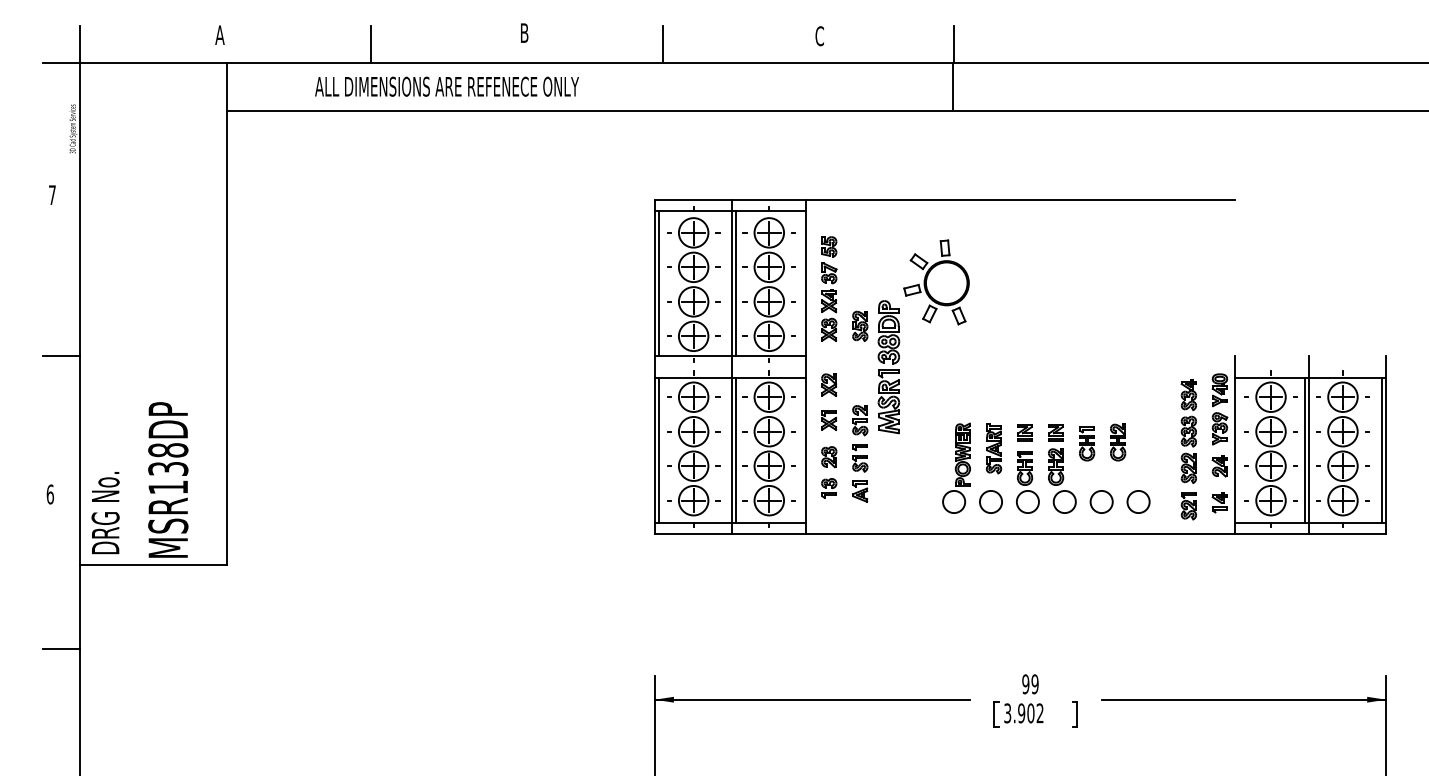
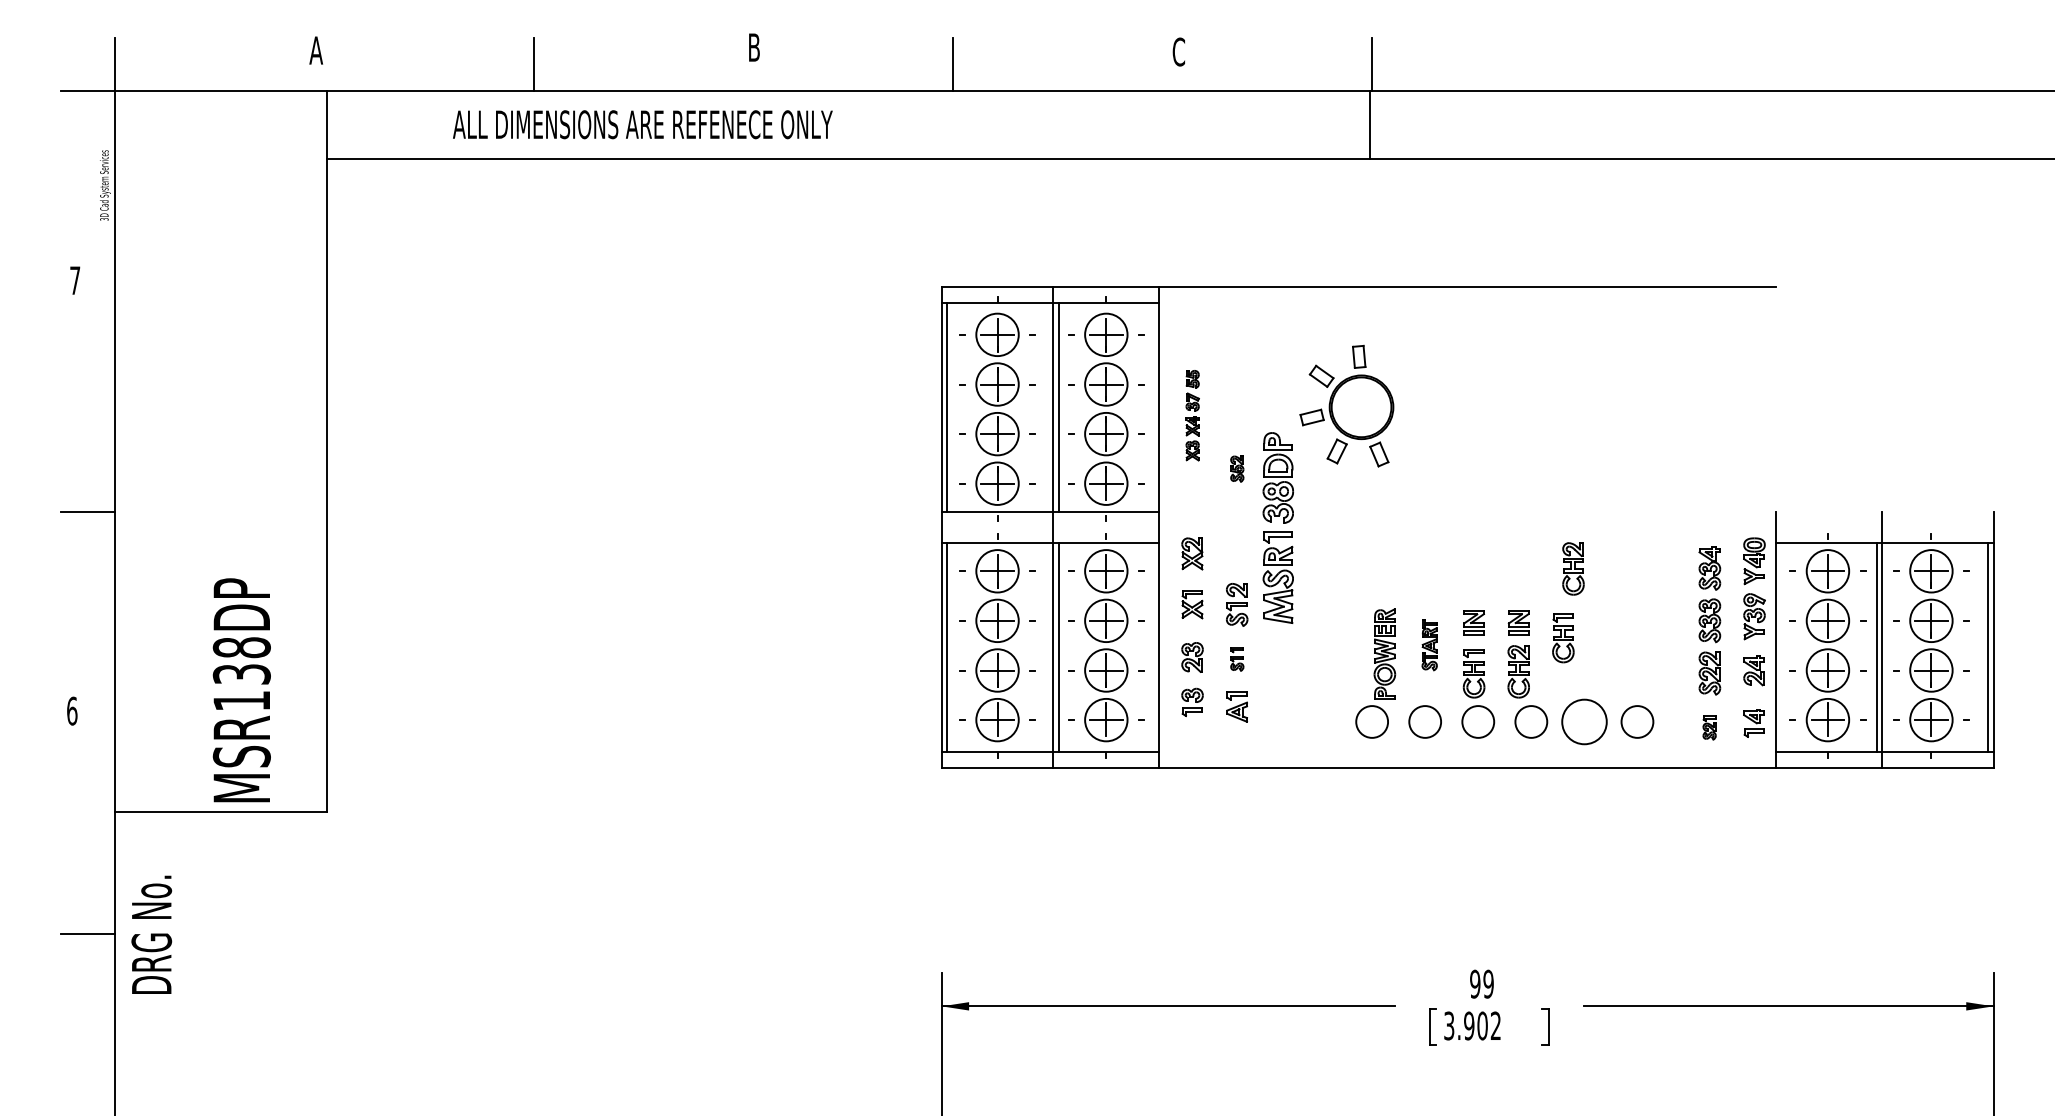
part: (829, 288) -> (1192, 414), size x0.6
part: (860, 325) -> (1237, 468), size x0.6
part: (1118, 442) -> (1574, 568), moved
part: (994, 448) -> (1430, 645), size x0.7
part: (860, 458) -> (1237, 659), size x0.6
circle: (1101, 501) -> (1584, 721), size x1.4
part: (1188, 506) -> (1709, 728), size x0.6
text: (105, 513) -> (151, 935), moved

